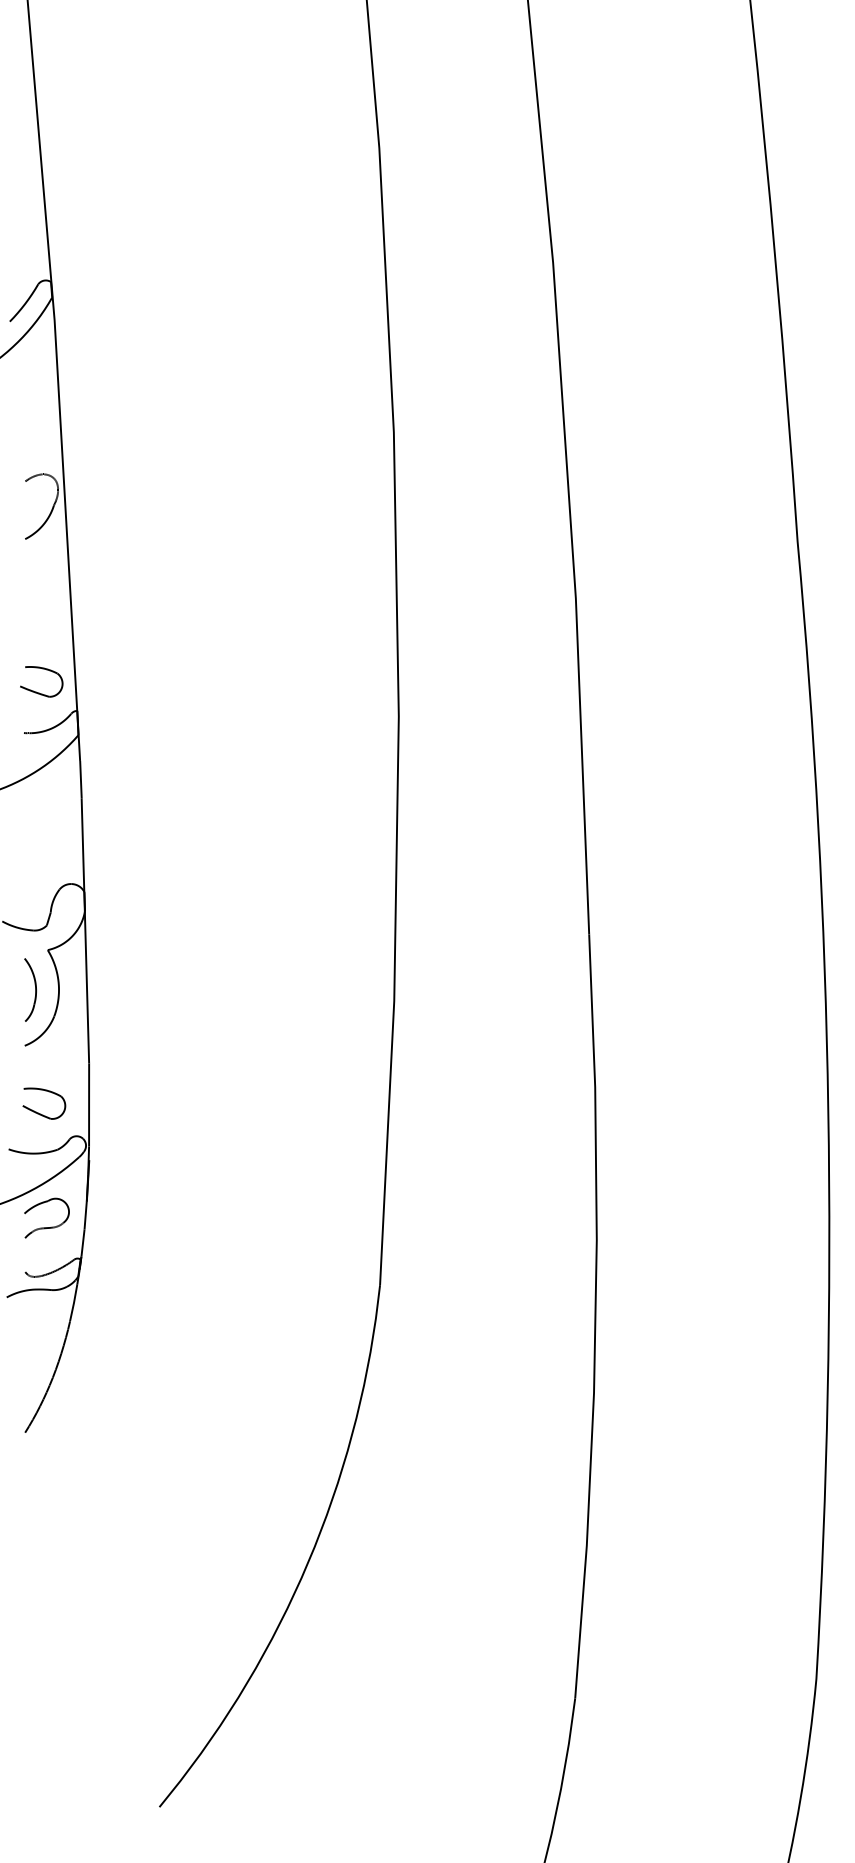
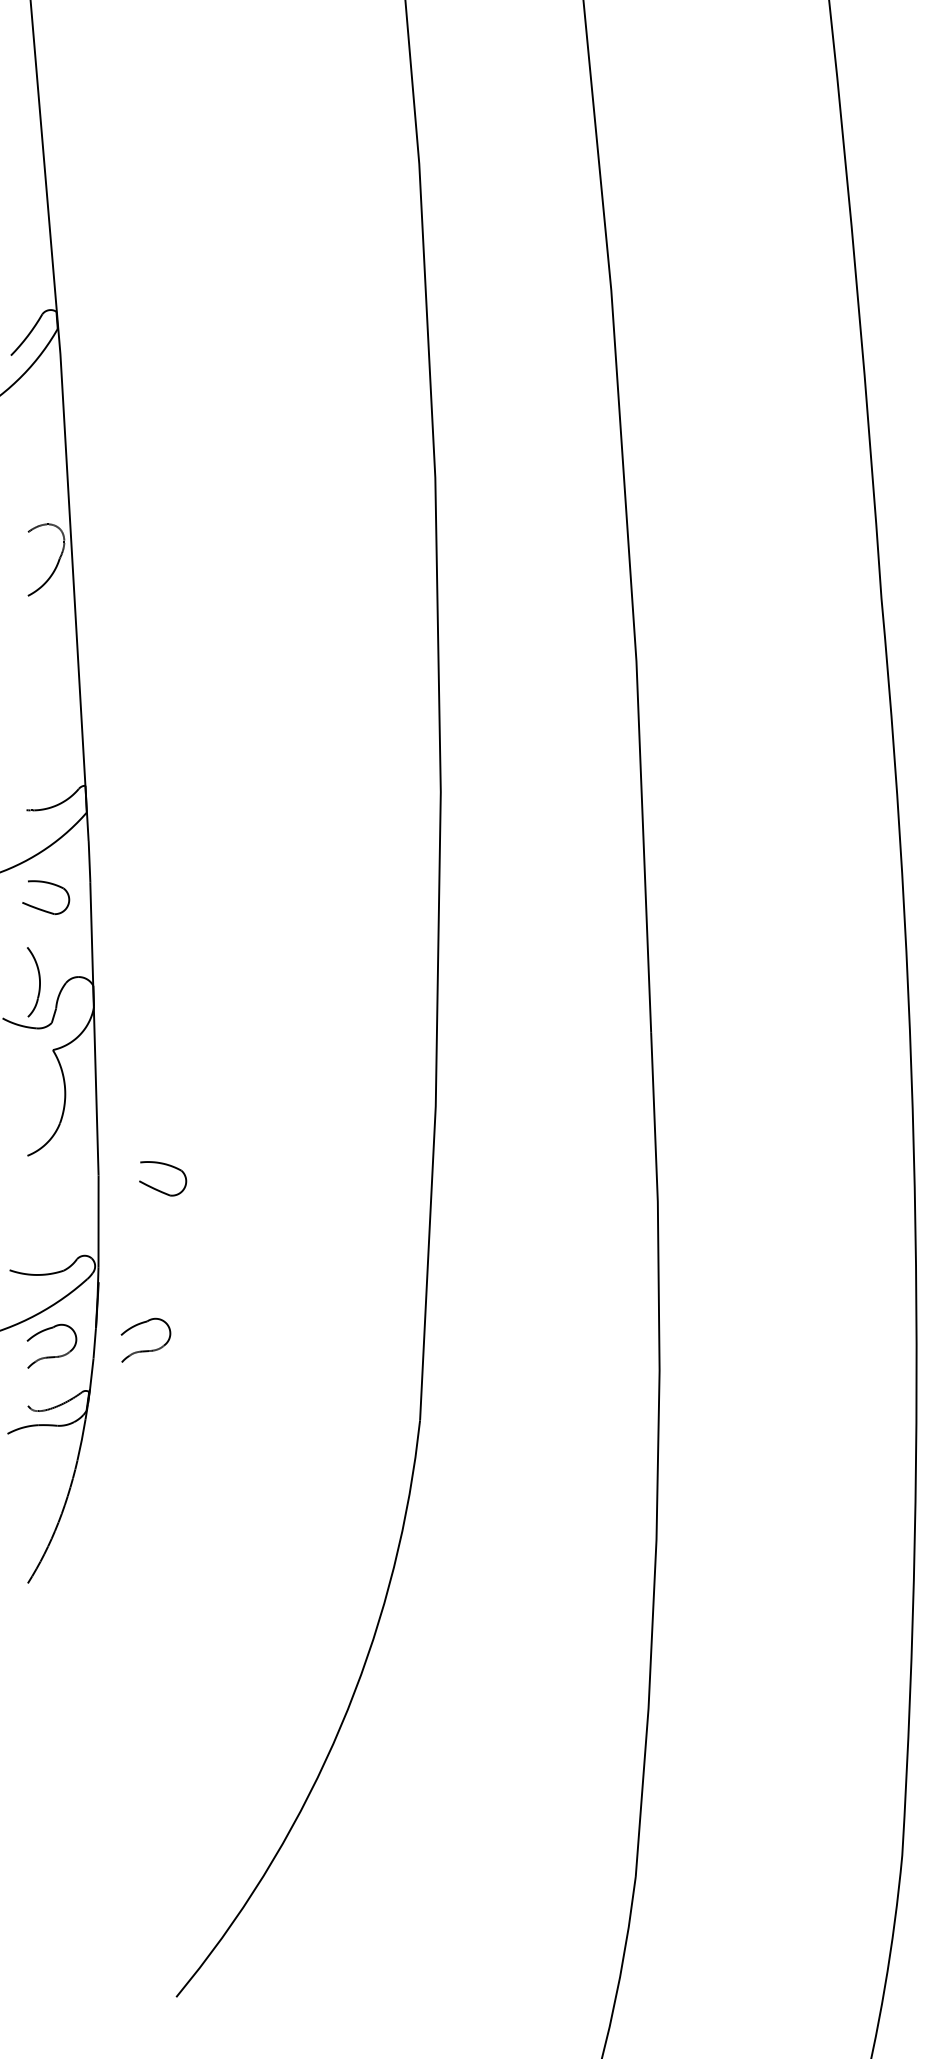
part: (39, 692) -> (43, 909), moved
part: (30, 990) -> (33, 982), moved
part: (40, 1113) -> (158, 1189), moved
part: (131, 1221) -> (145, 1350), added

